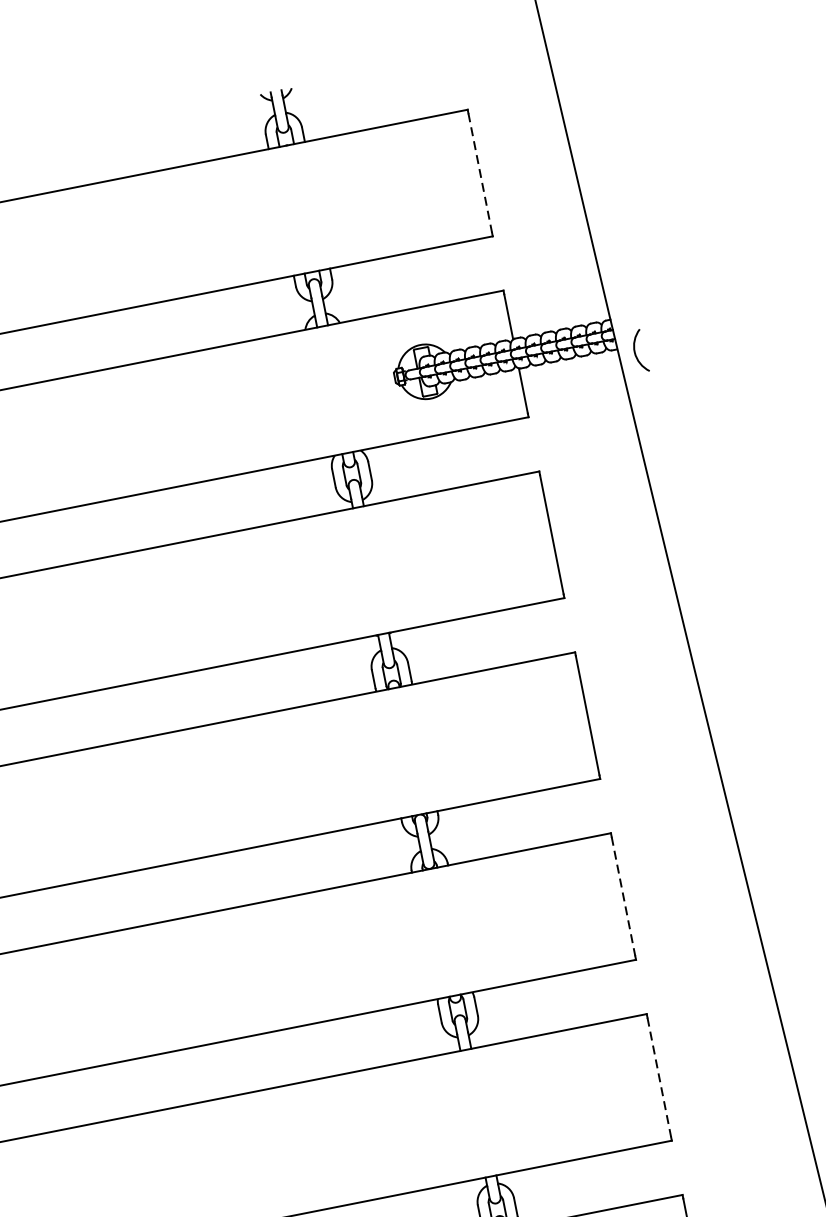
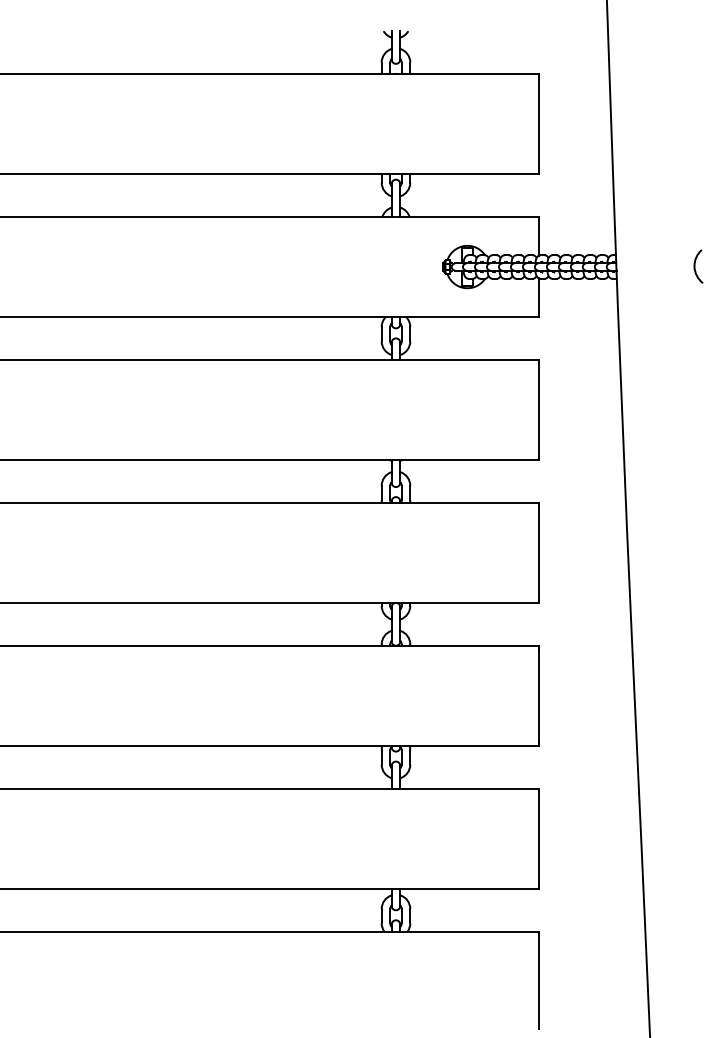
line: (479, 173) -> (538, 124), dashed -> solid
arc: (635, 351) -> (695, 266), moved
line: (623, 897) -> (538, 696), dashed -> solid
line: (658, 1078) -> (538, 839), dashed -> solid

